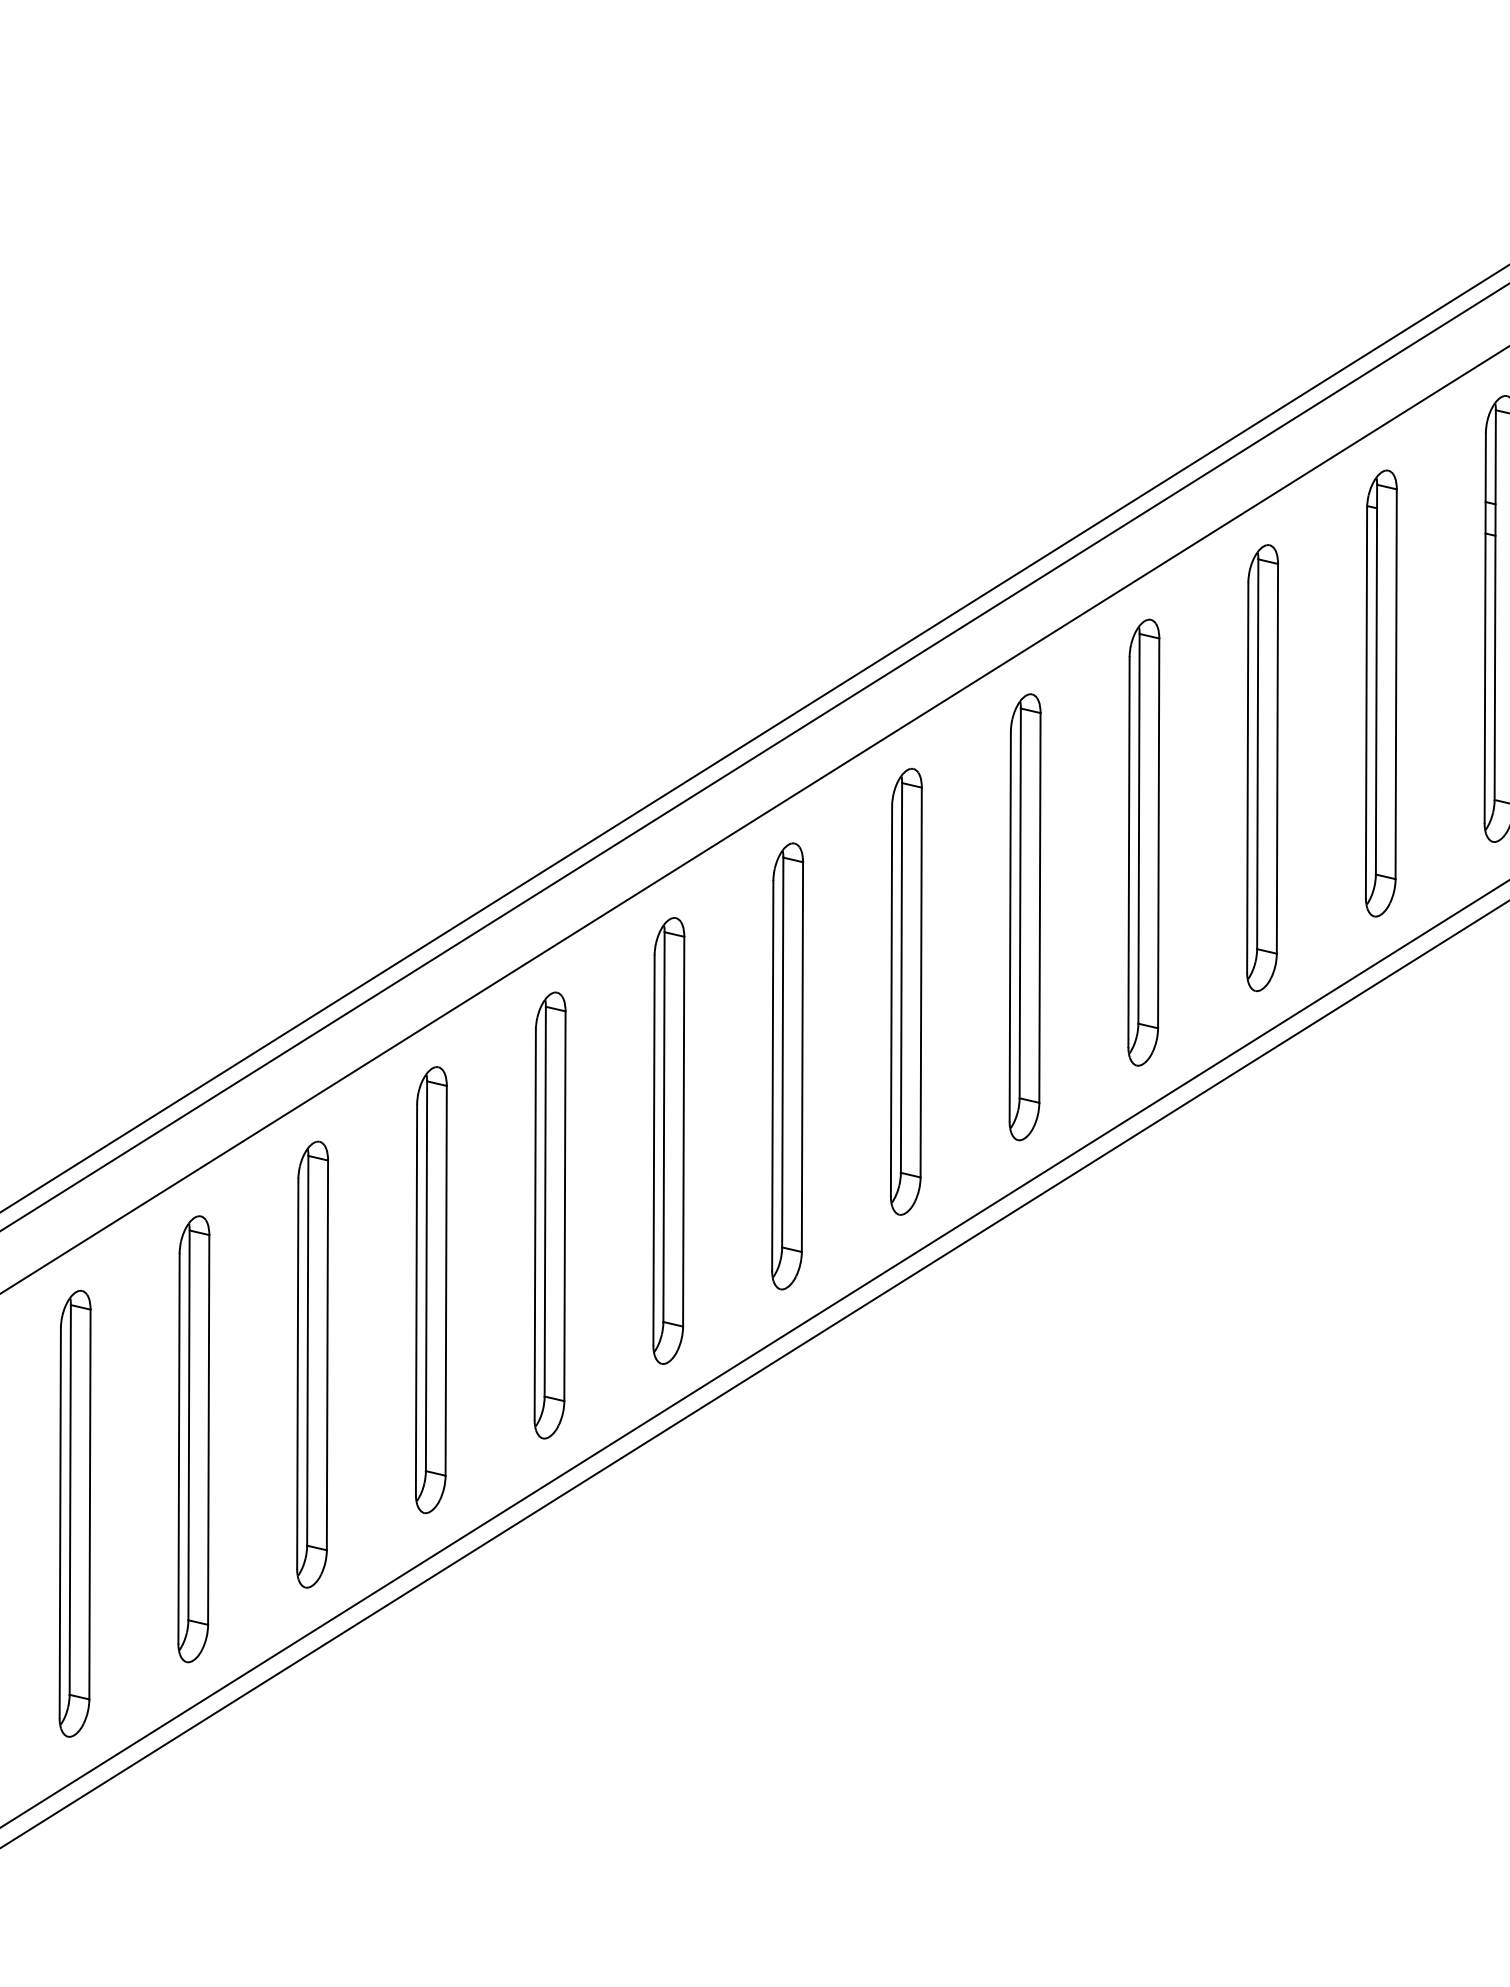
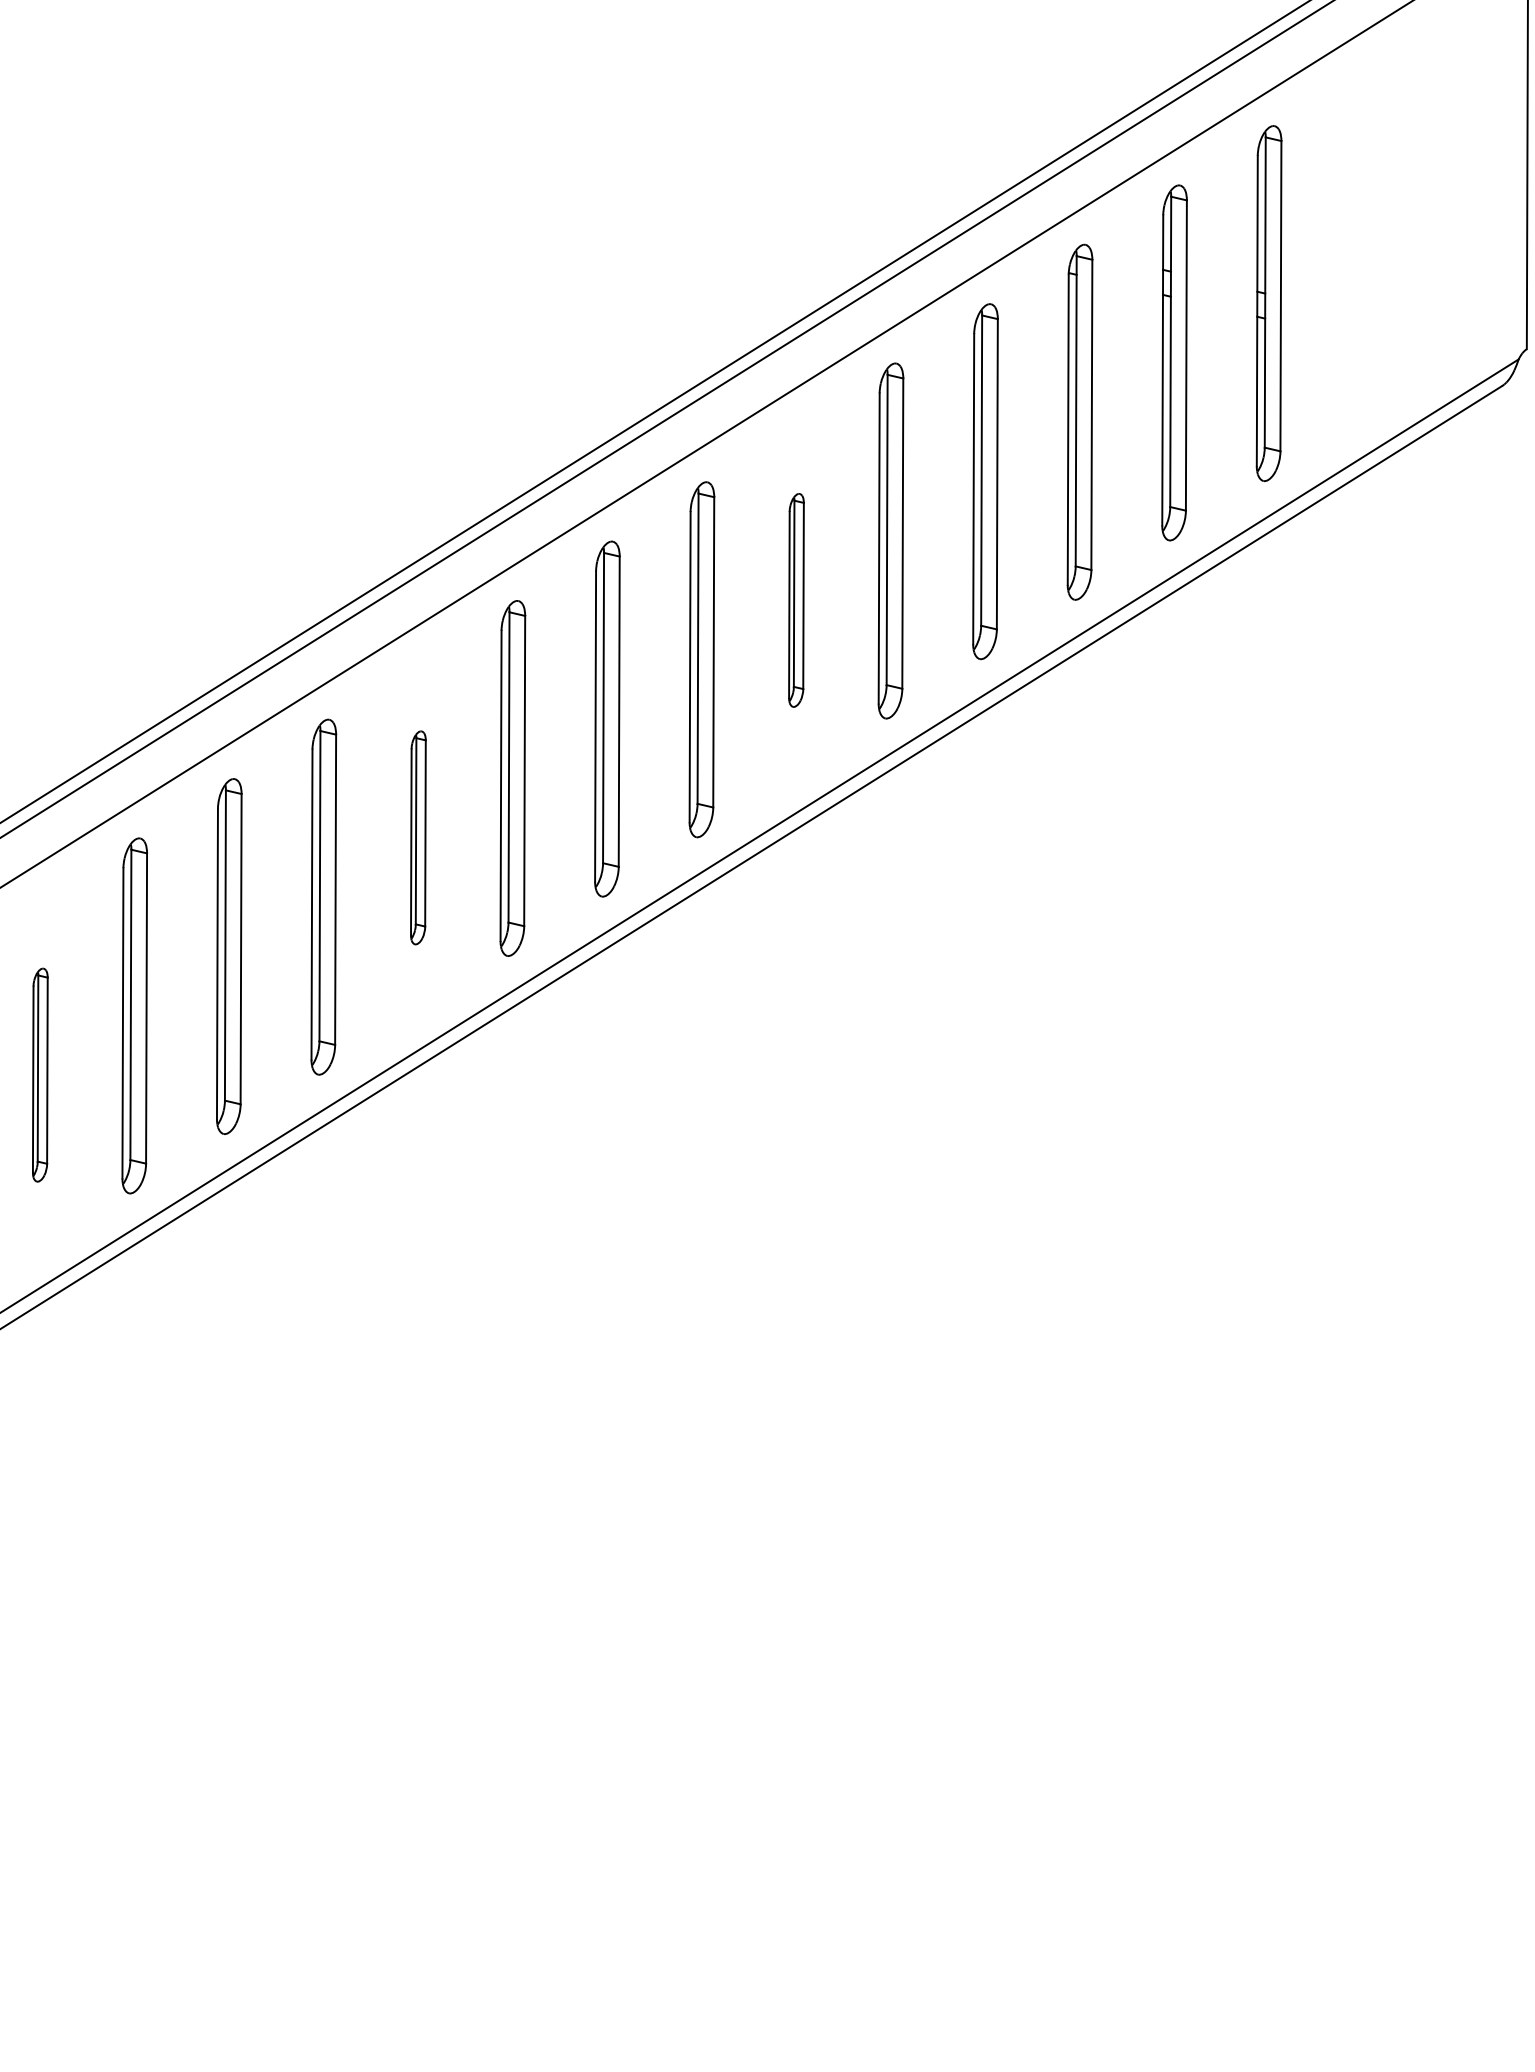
part: (1025, 917) -> (796, 600), size x0.6
part: (550, 1215) -> (418, 837), size x0.6
part: (75, 1512) -> (40, 1074), size x0.6

